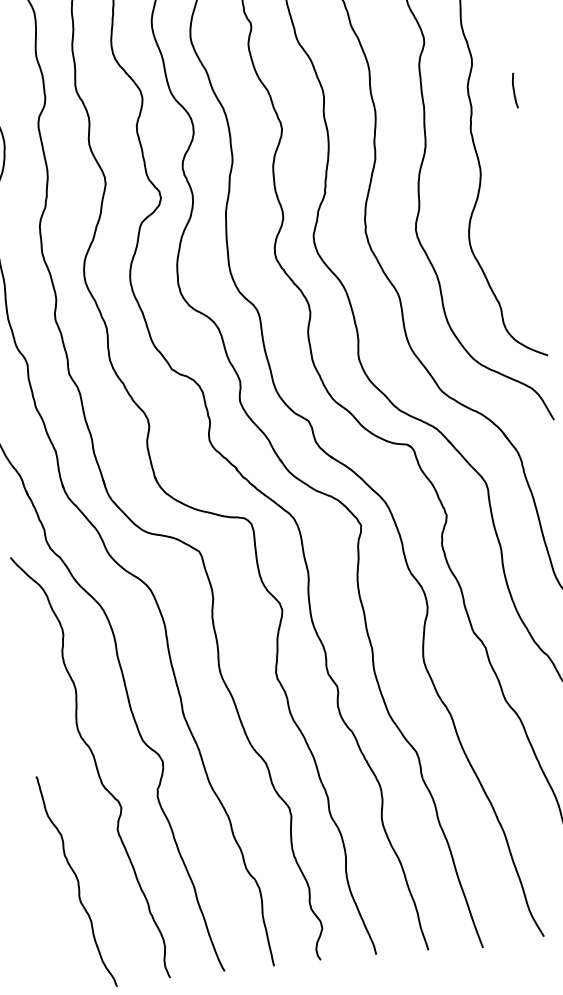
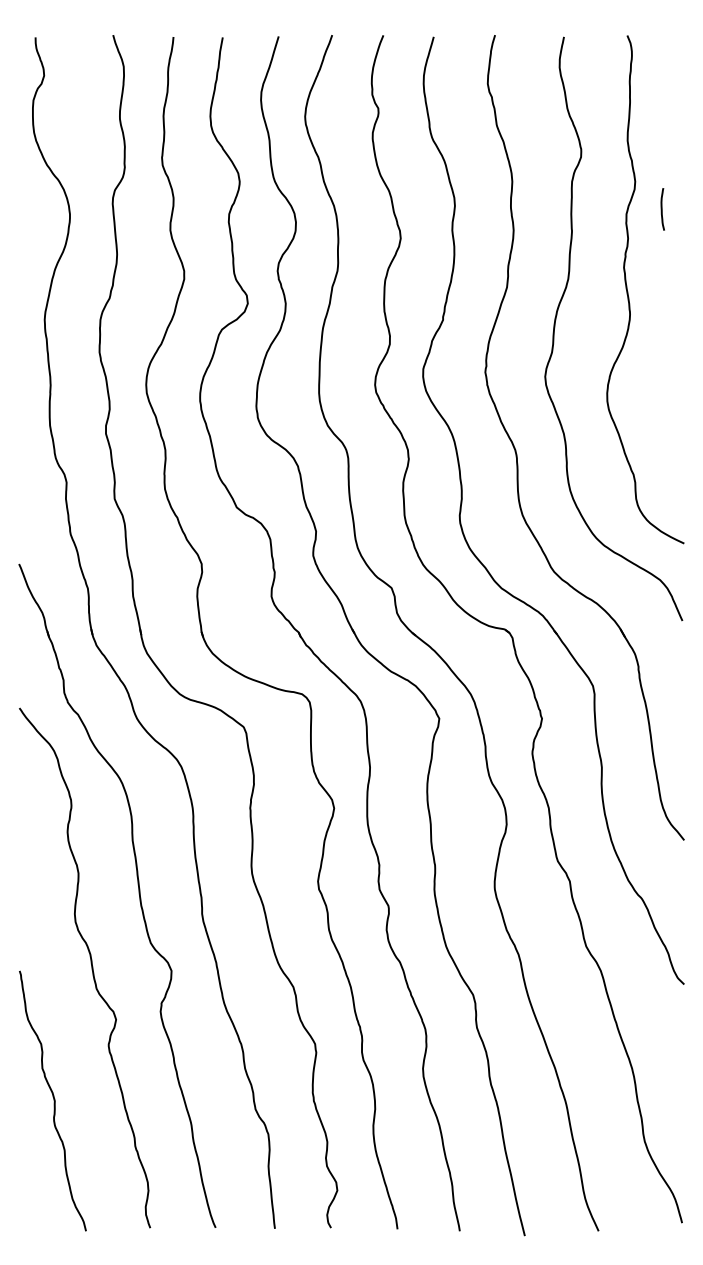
curve: (514, 90) -> (662, 209), moved

